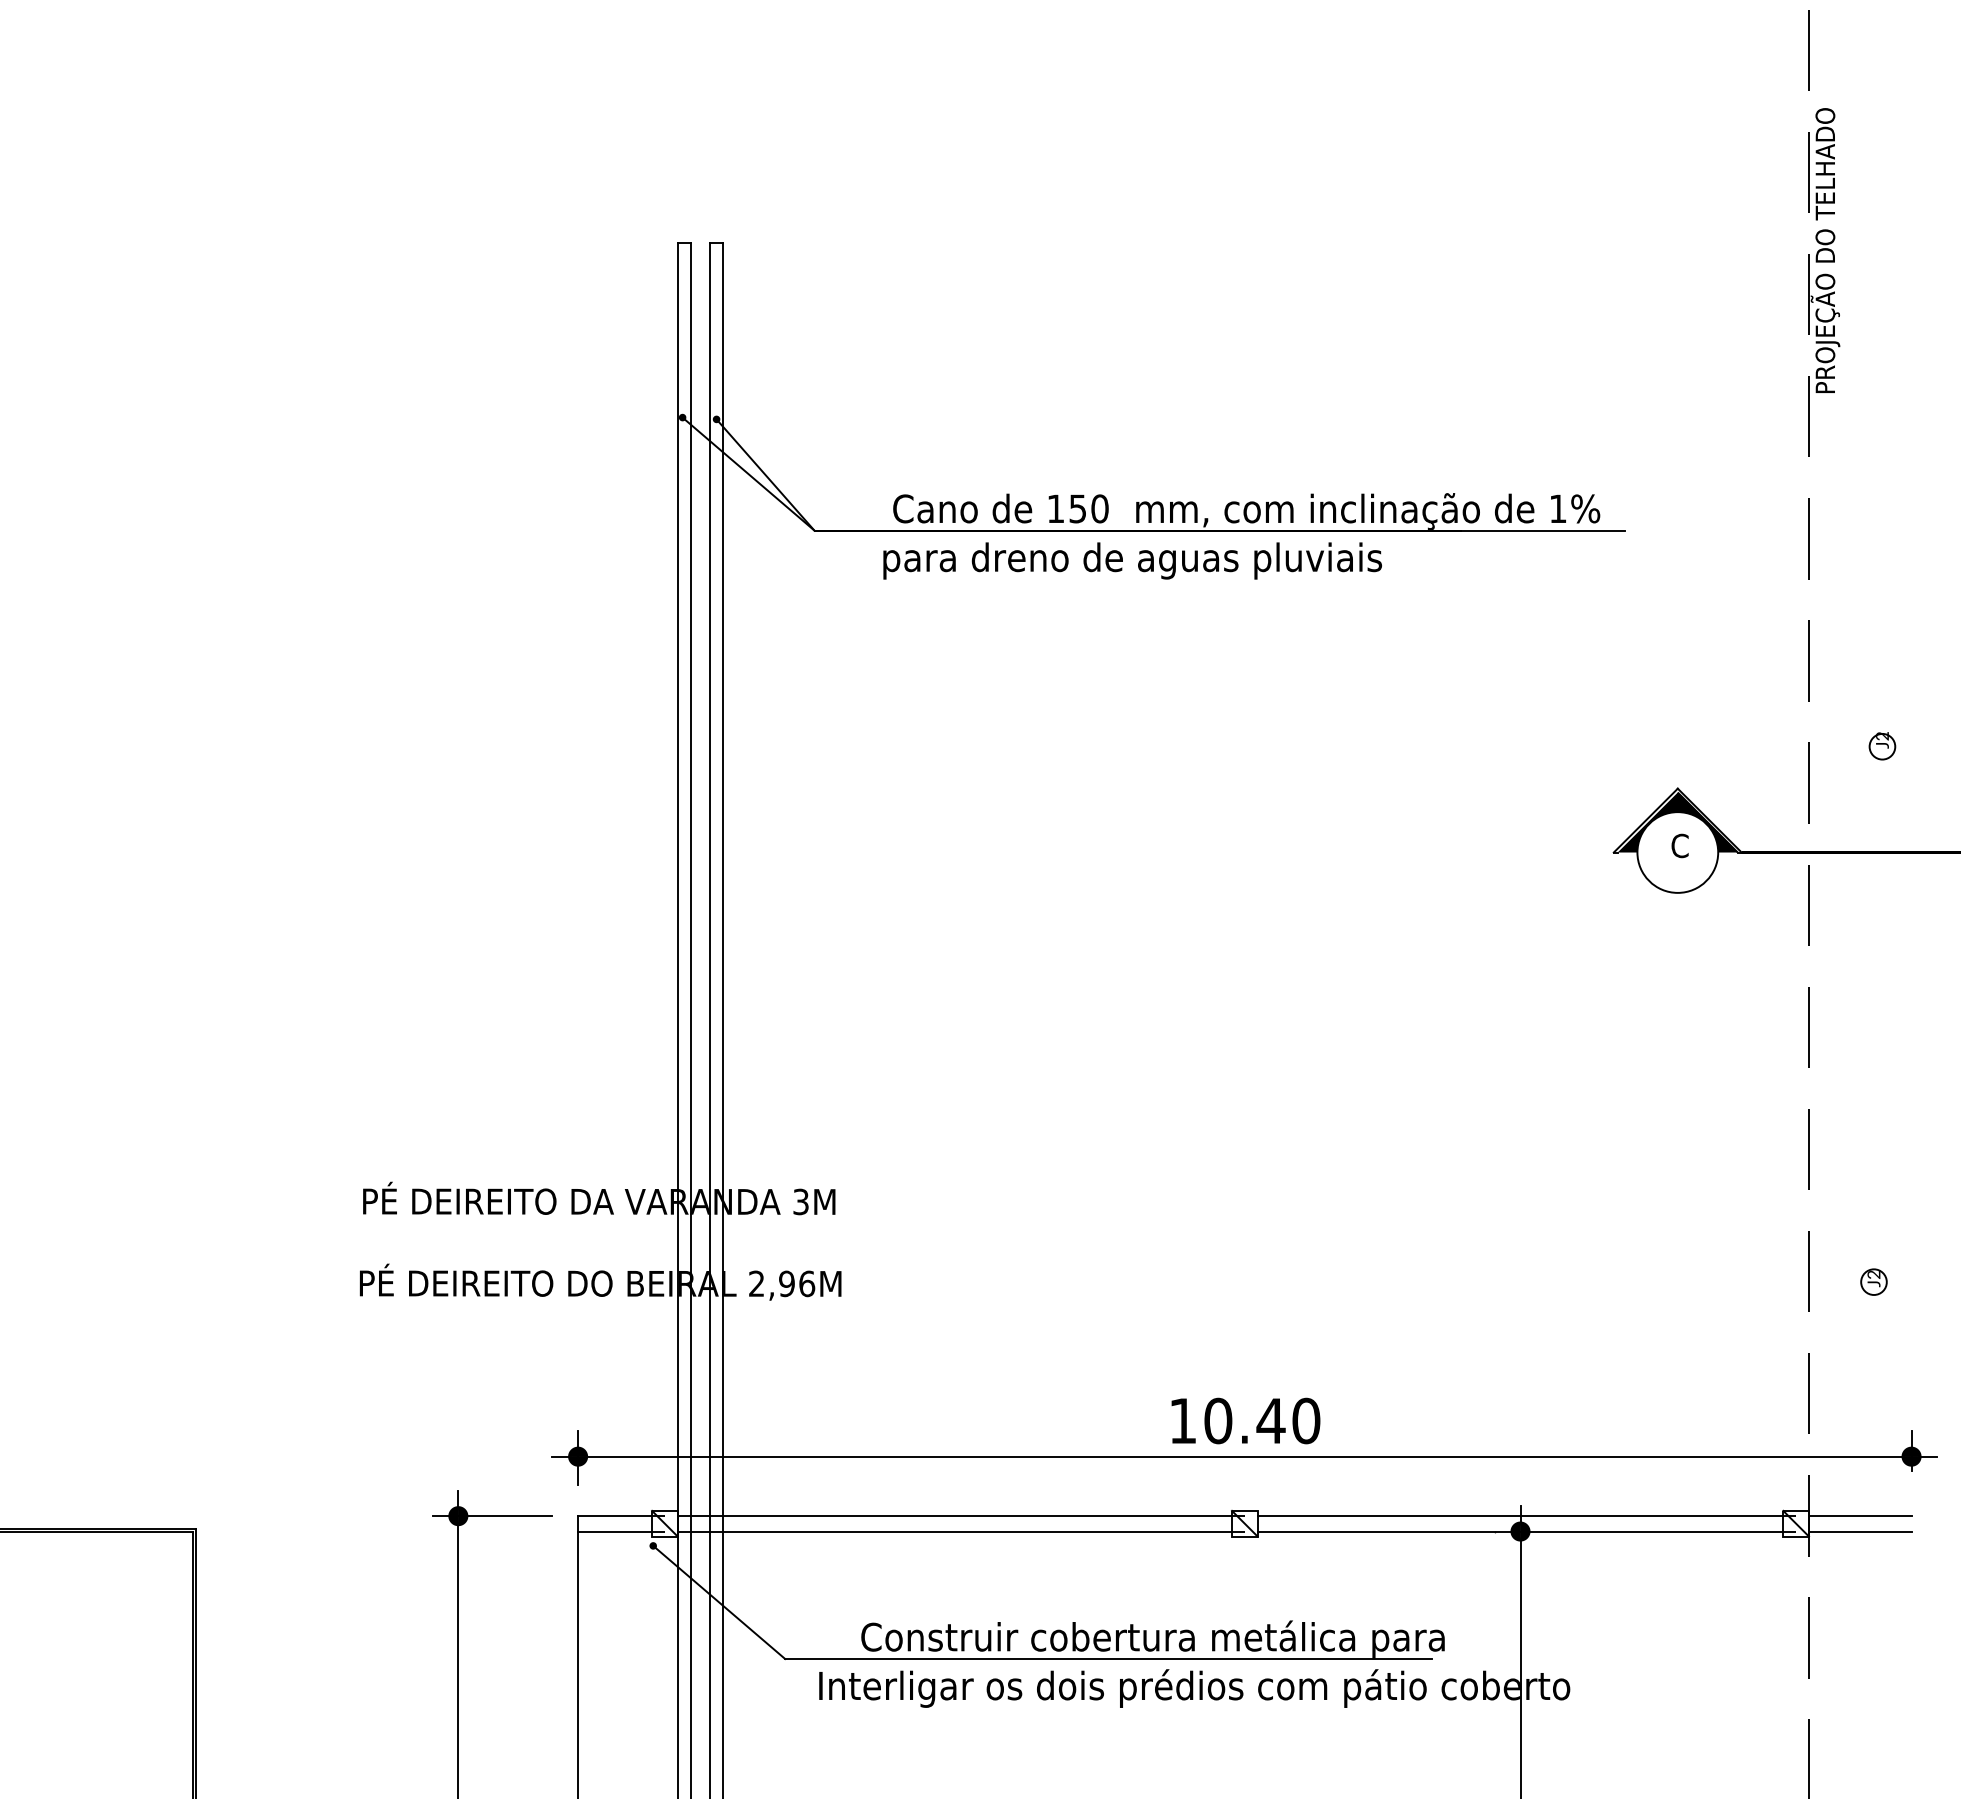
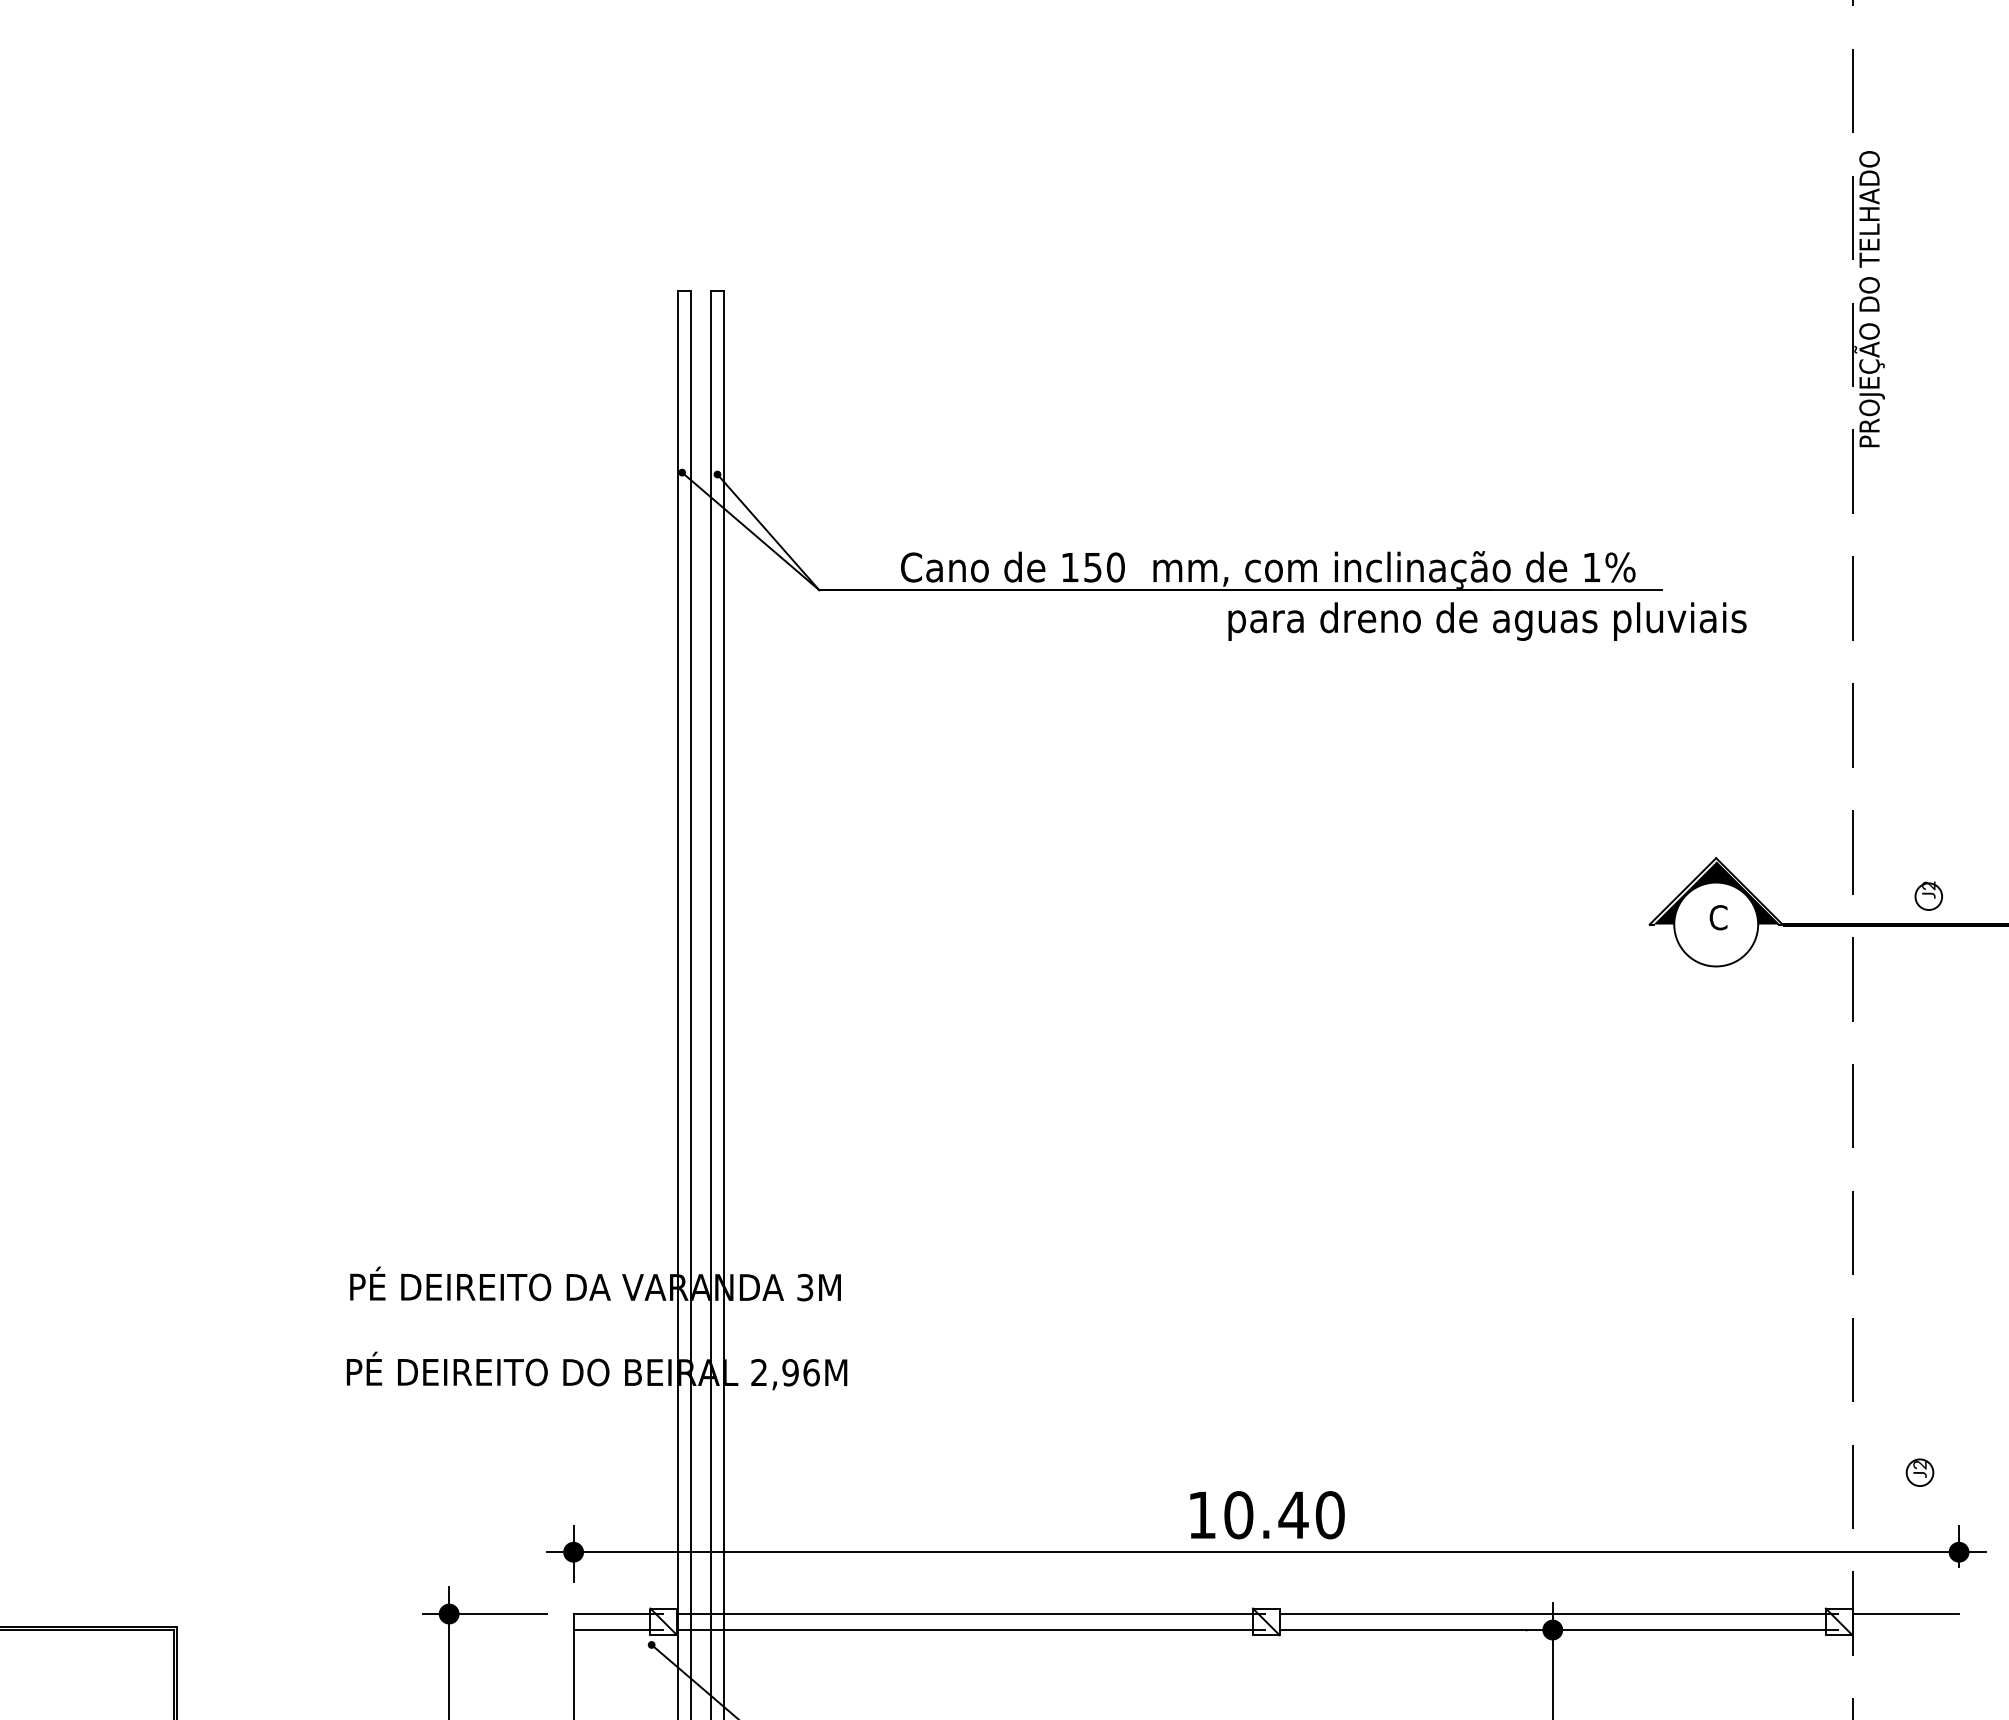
text: (1132, 560) -> (1487, 621), moved
part: (1882, 746) -> (1928, 896), moved
part: (1873, 1281) -> (1919, 1472), moved
line: (1859, 1531) -> (1904, 1629), removed

